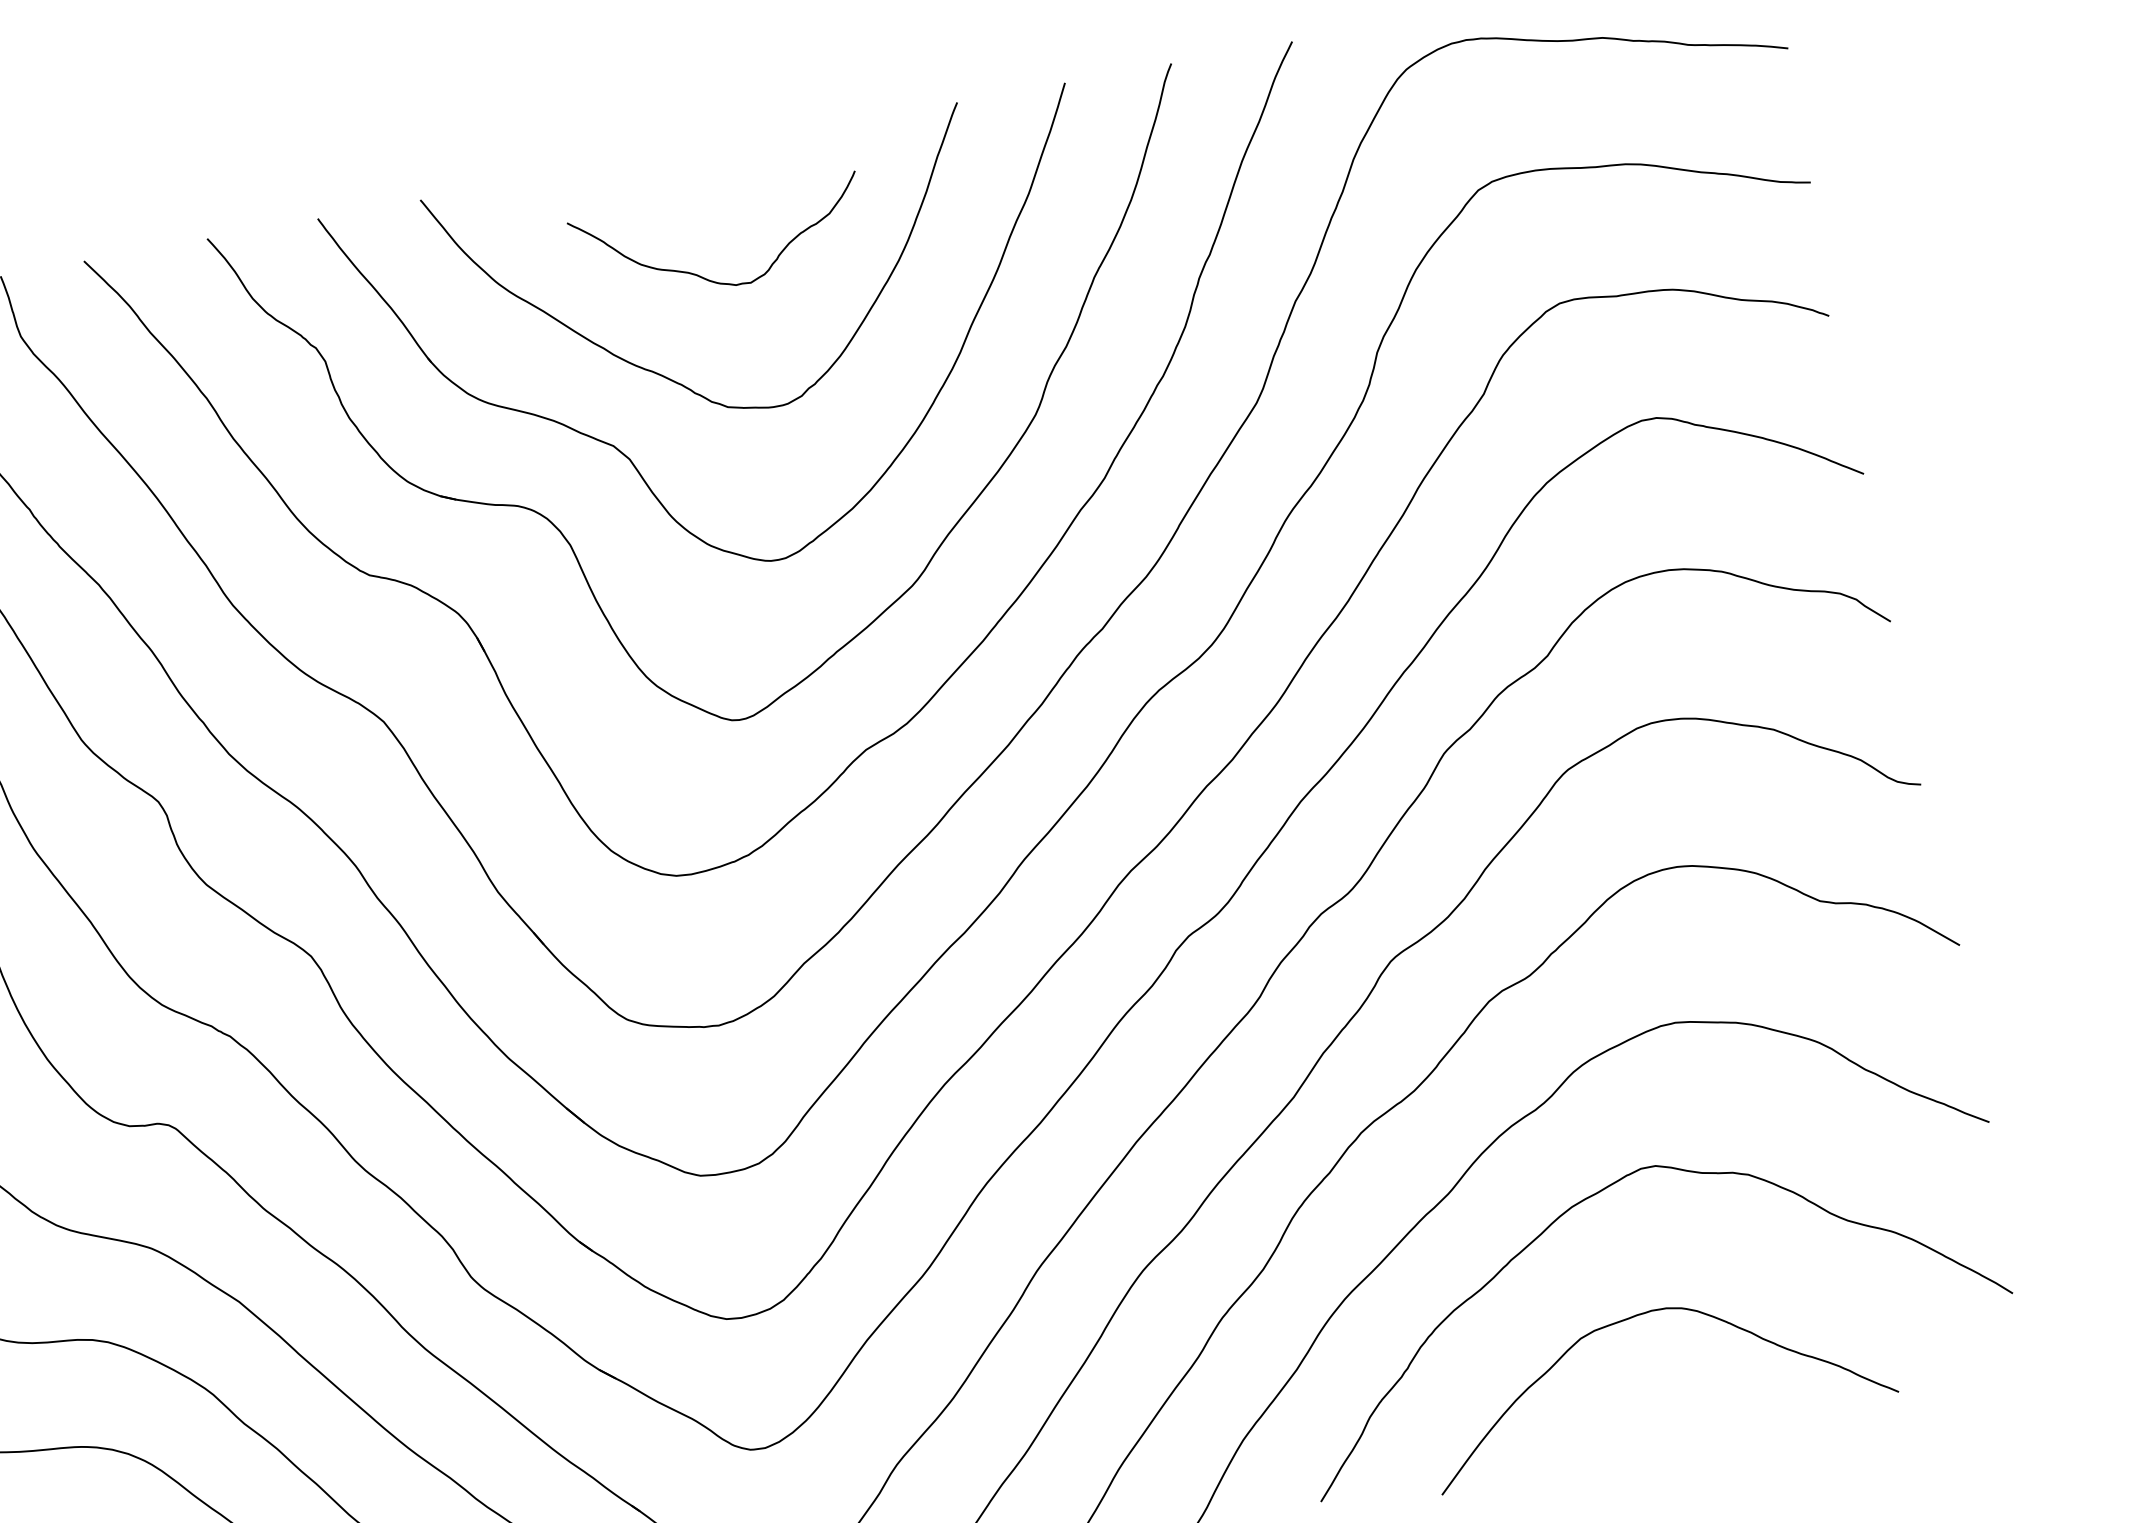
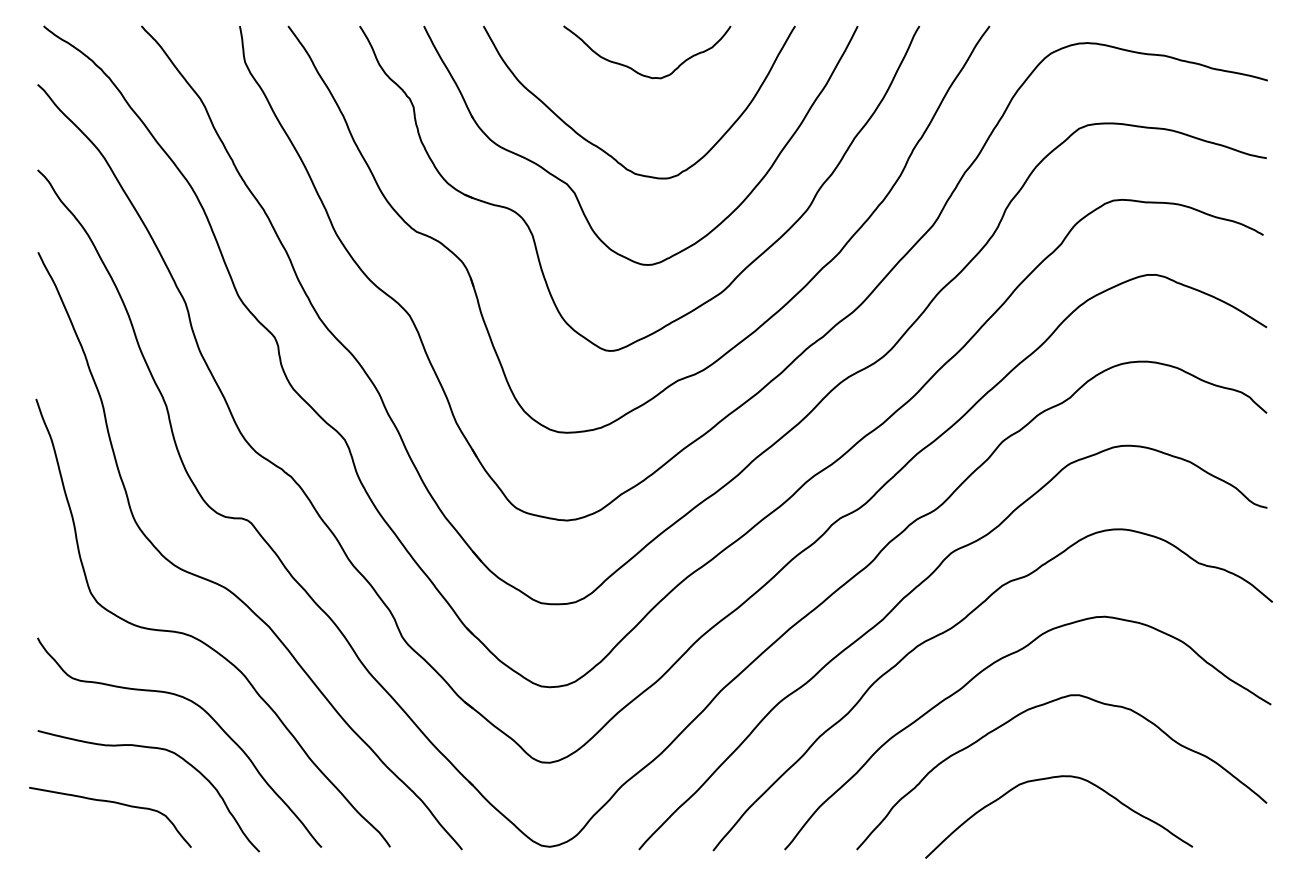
curve: (702, 275) -> (634, 69), moved

